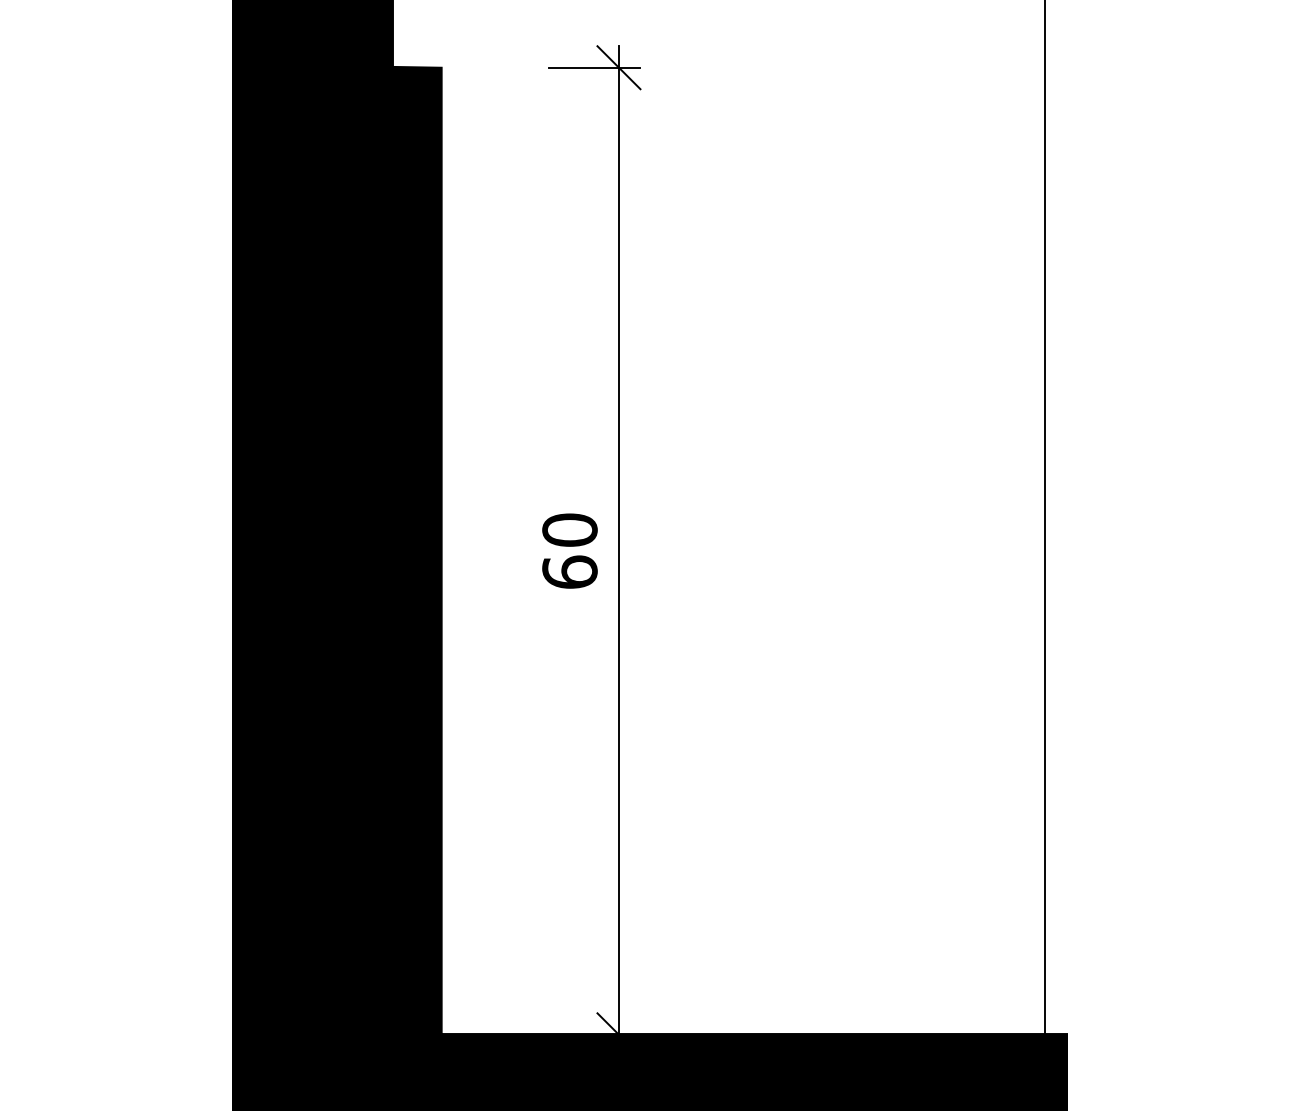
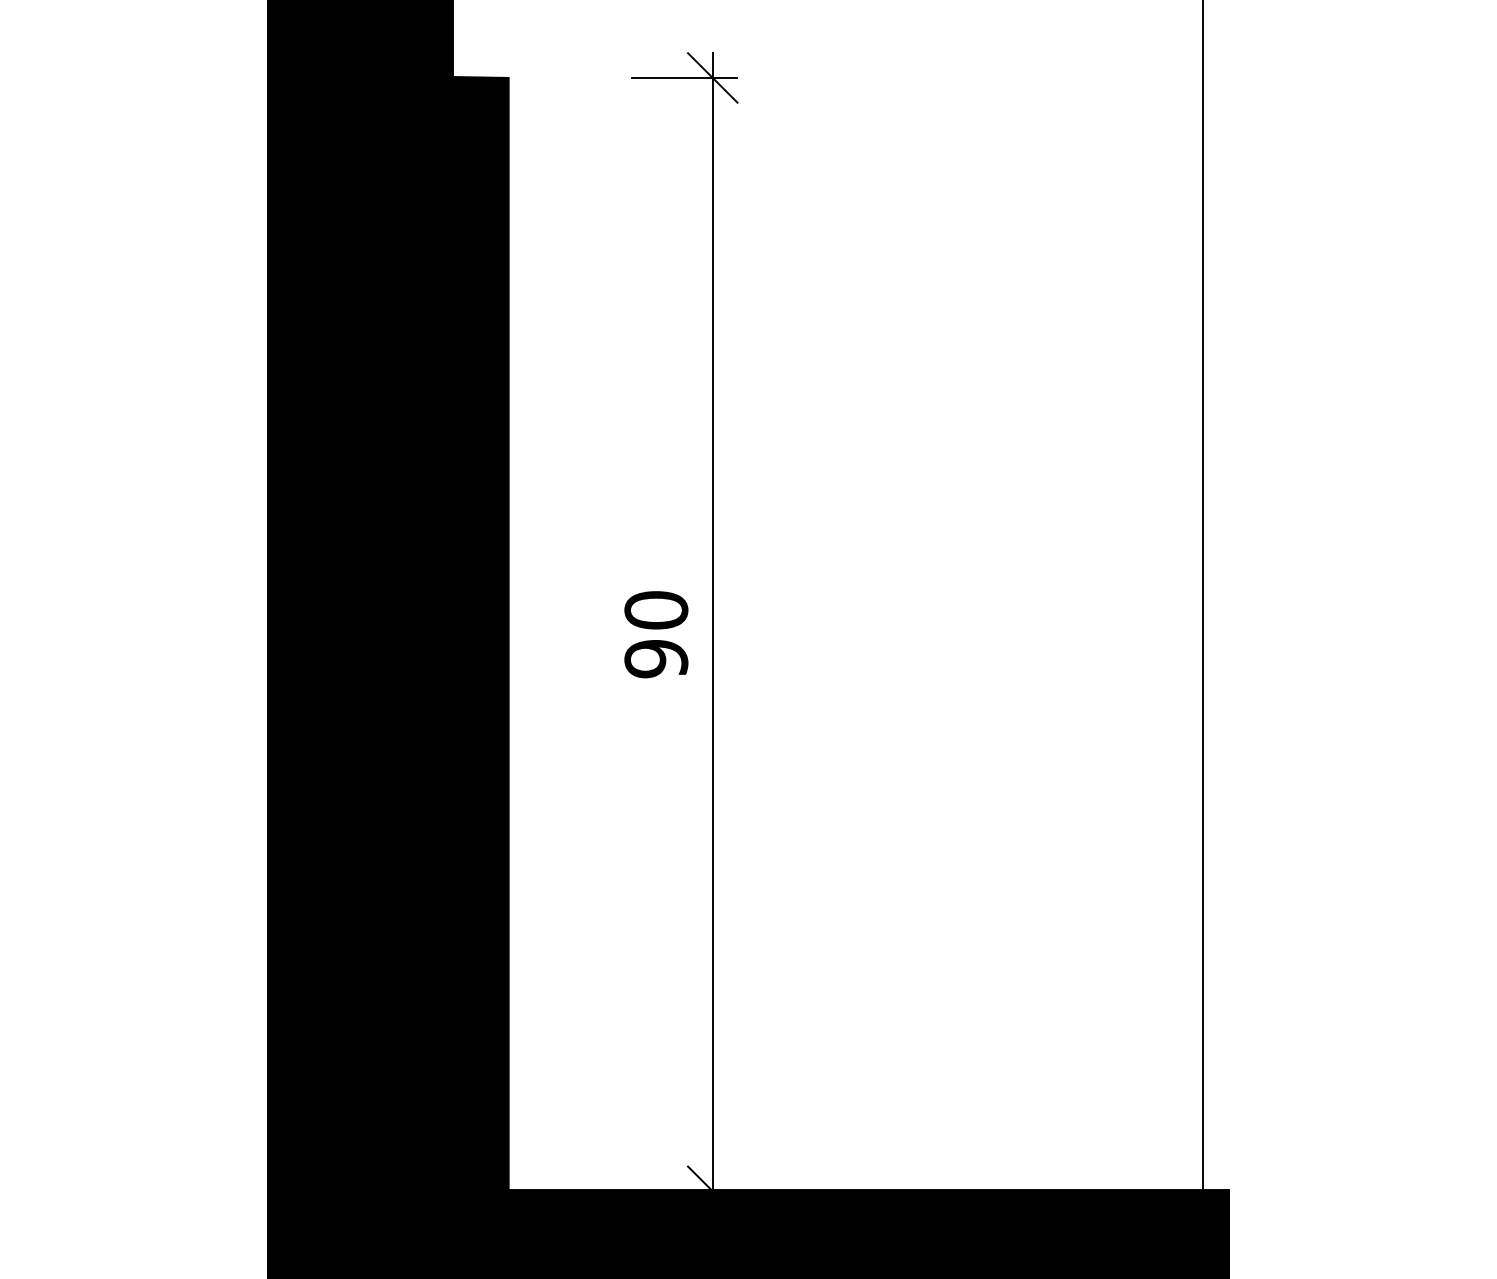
text: (570, 572) -> (656, 658), 60 -> 90

